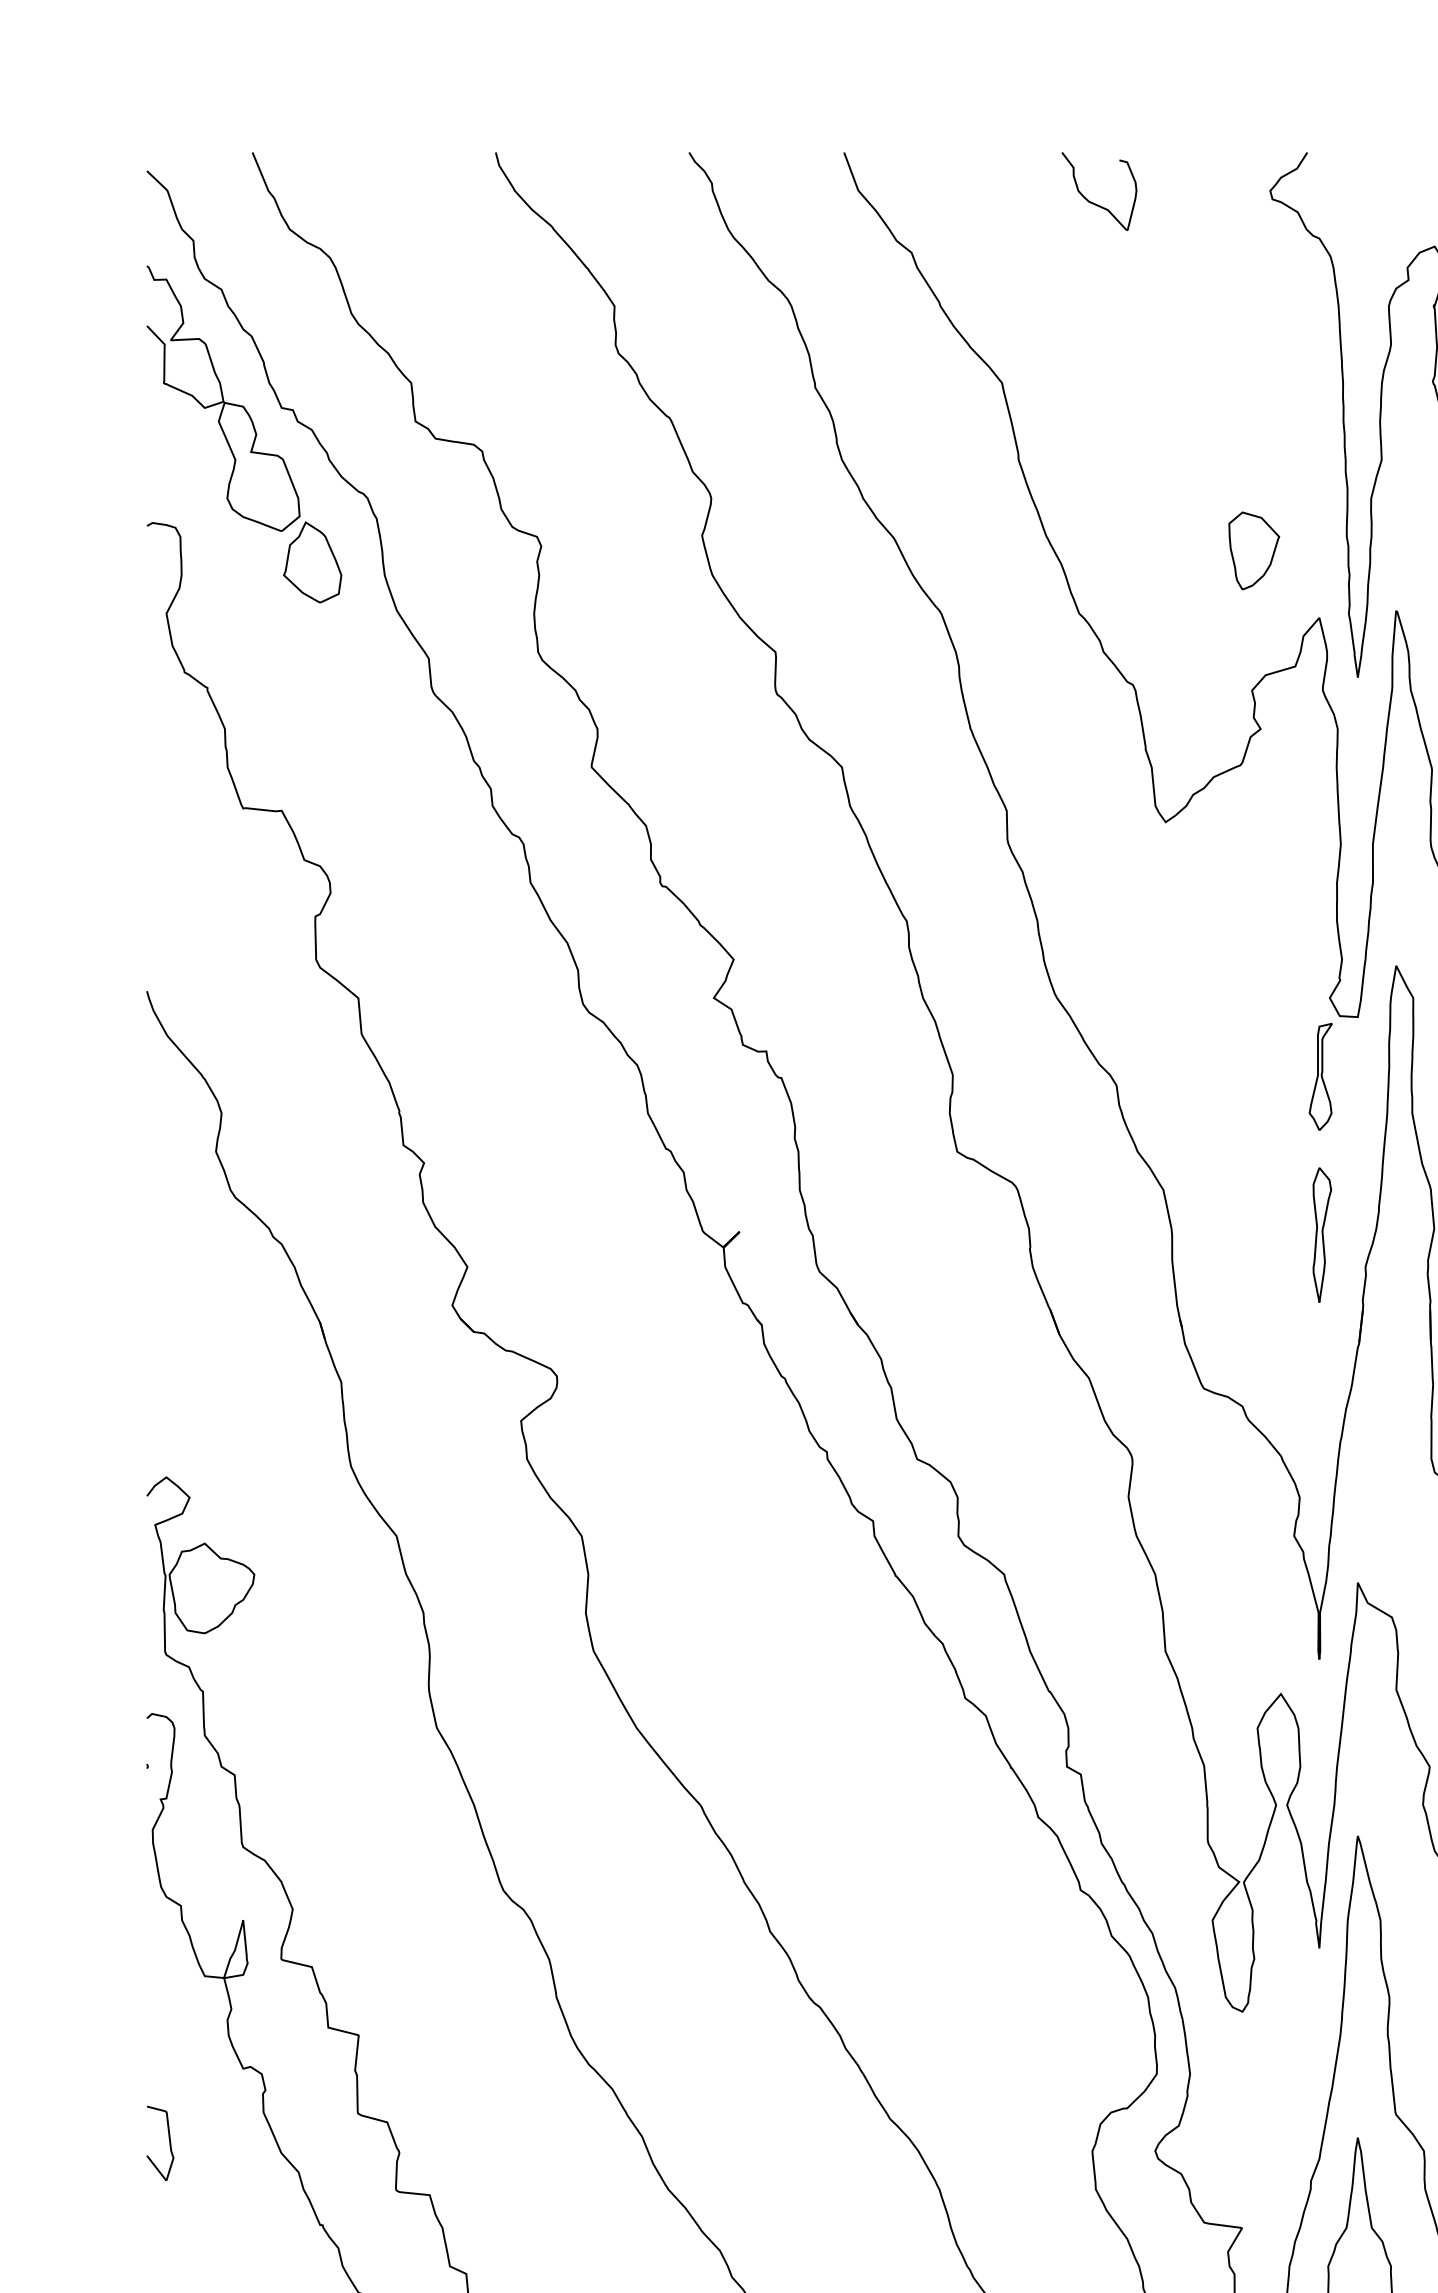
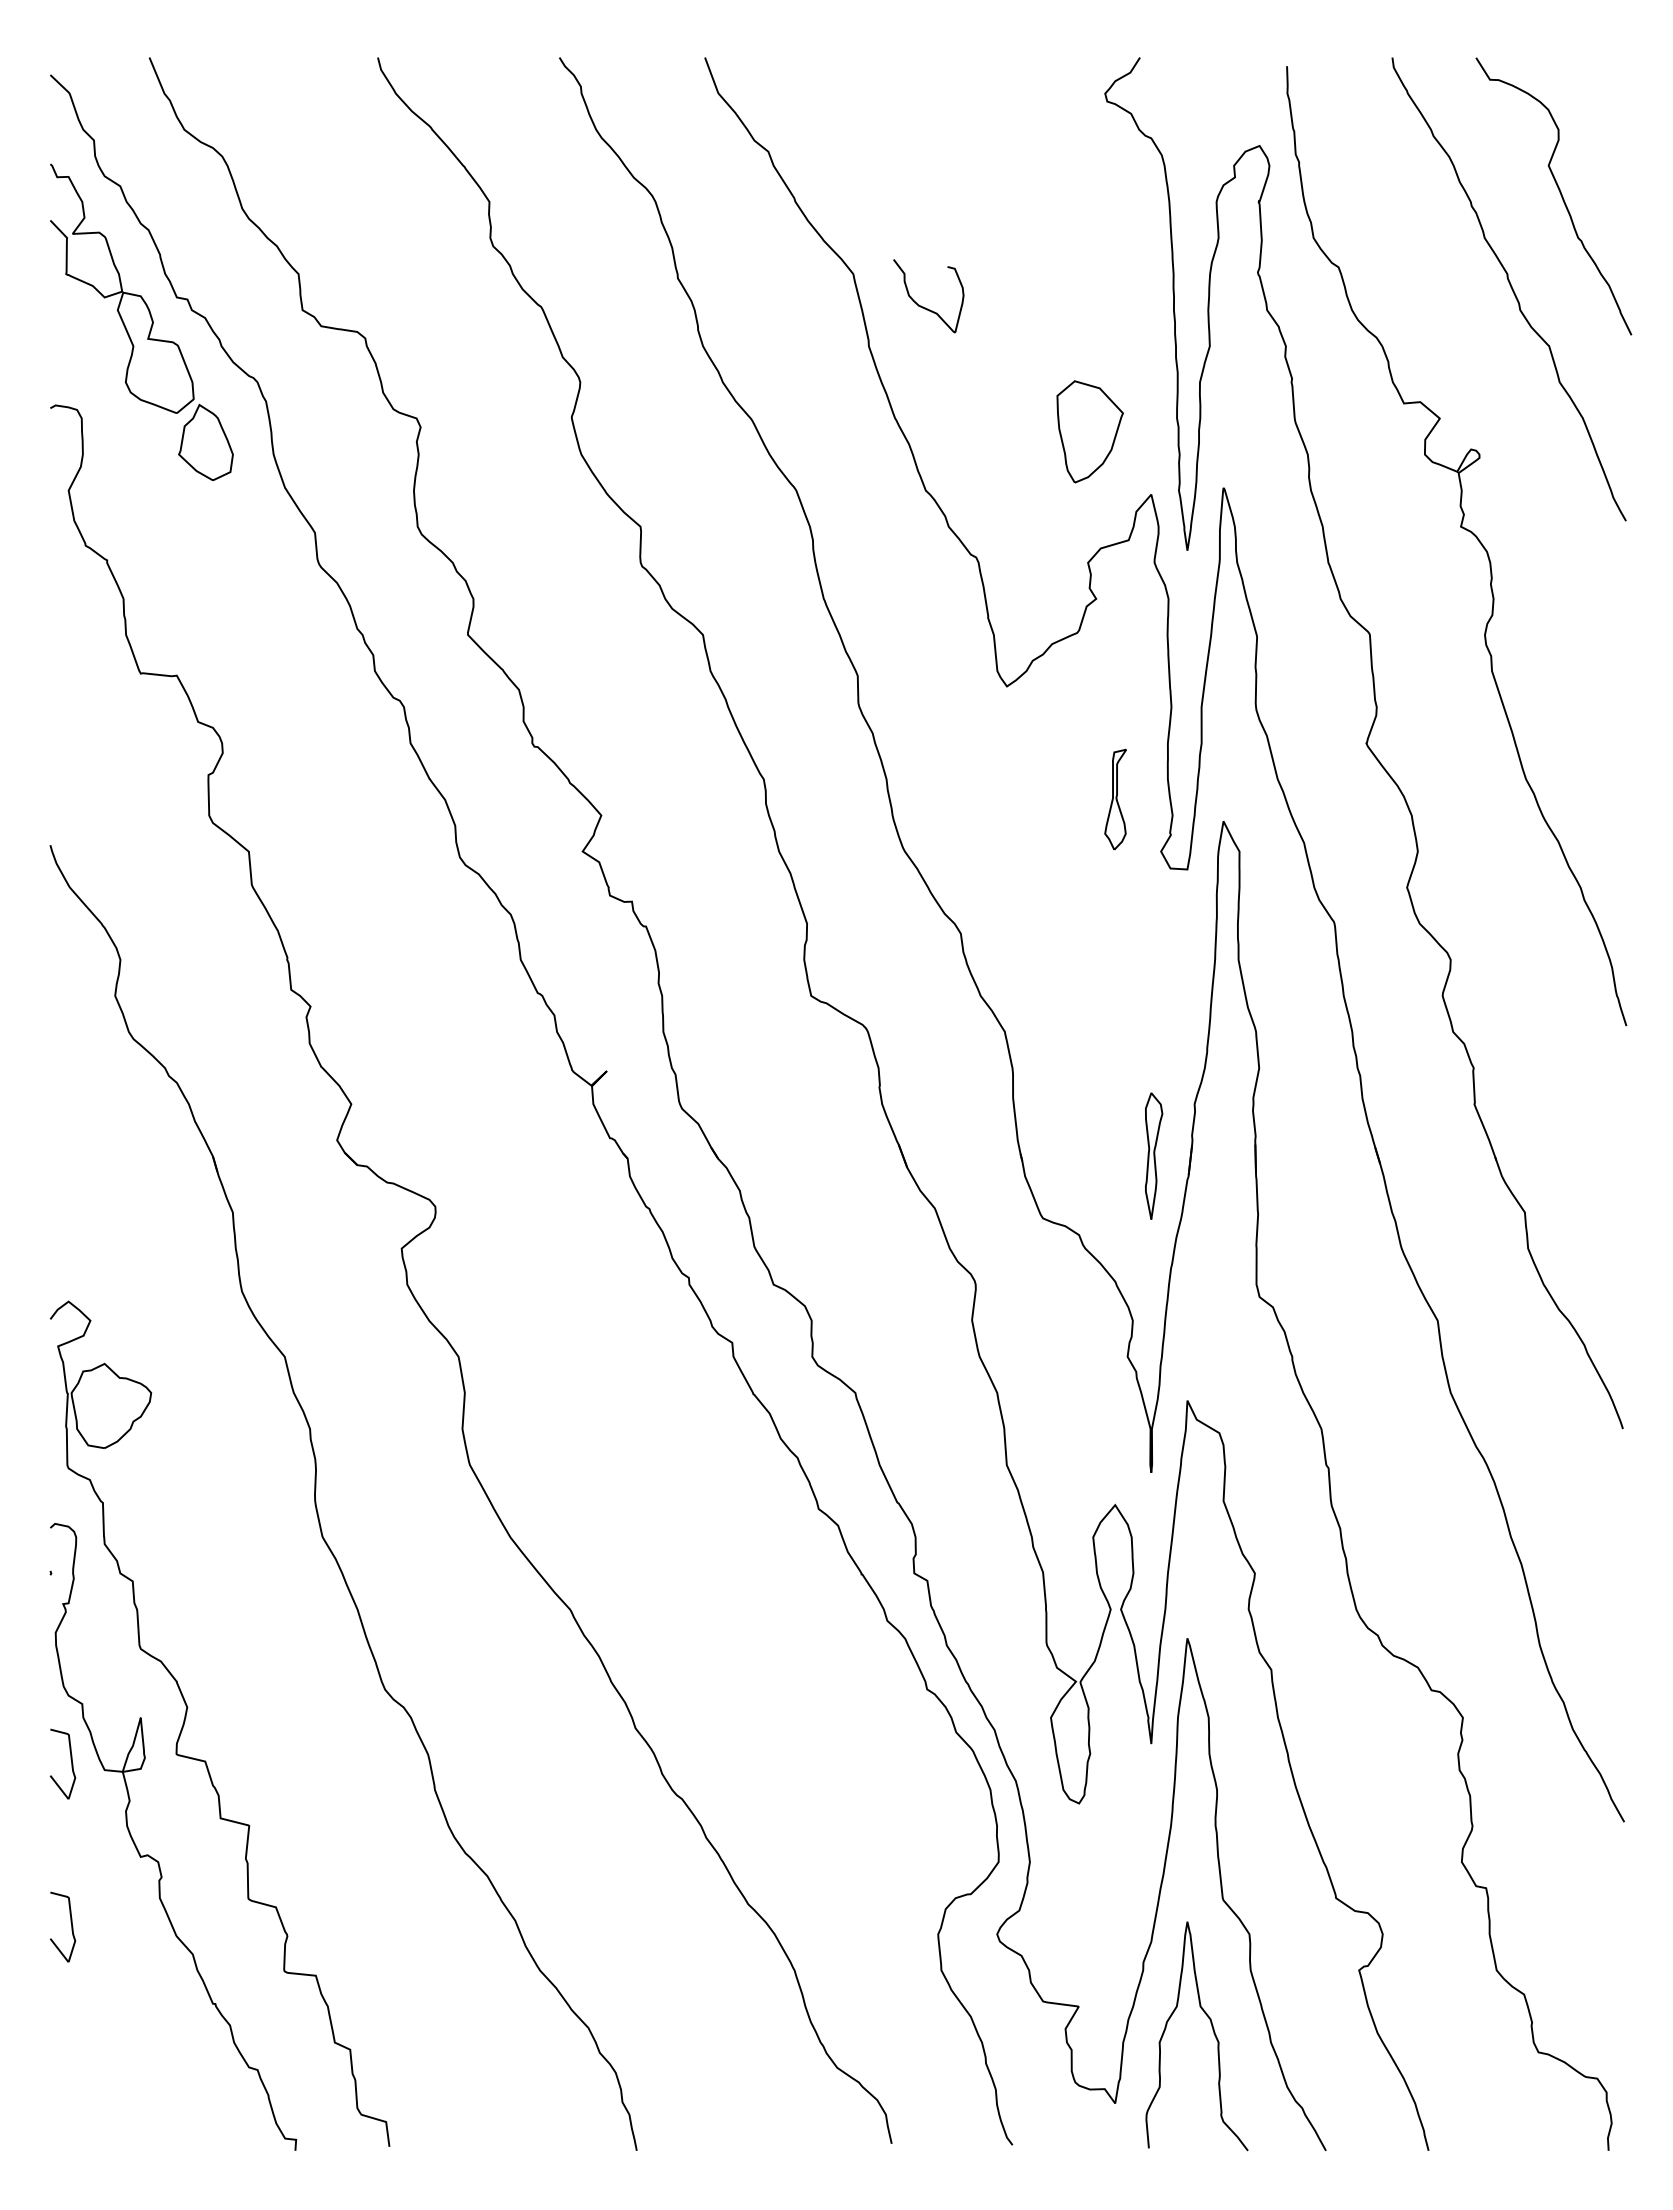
curve: (1093, 202) -> (923, 306), moved
part: (1253, 550) -> (1089, 431), size x1.4
part: (1320, 1076) -> (1115, 799), moved
part: (1322, 1234) -> (1154, 1155), moved
part: (168, 1964) -> (70, 1759), added

